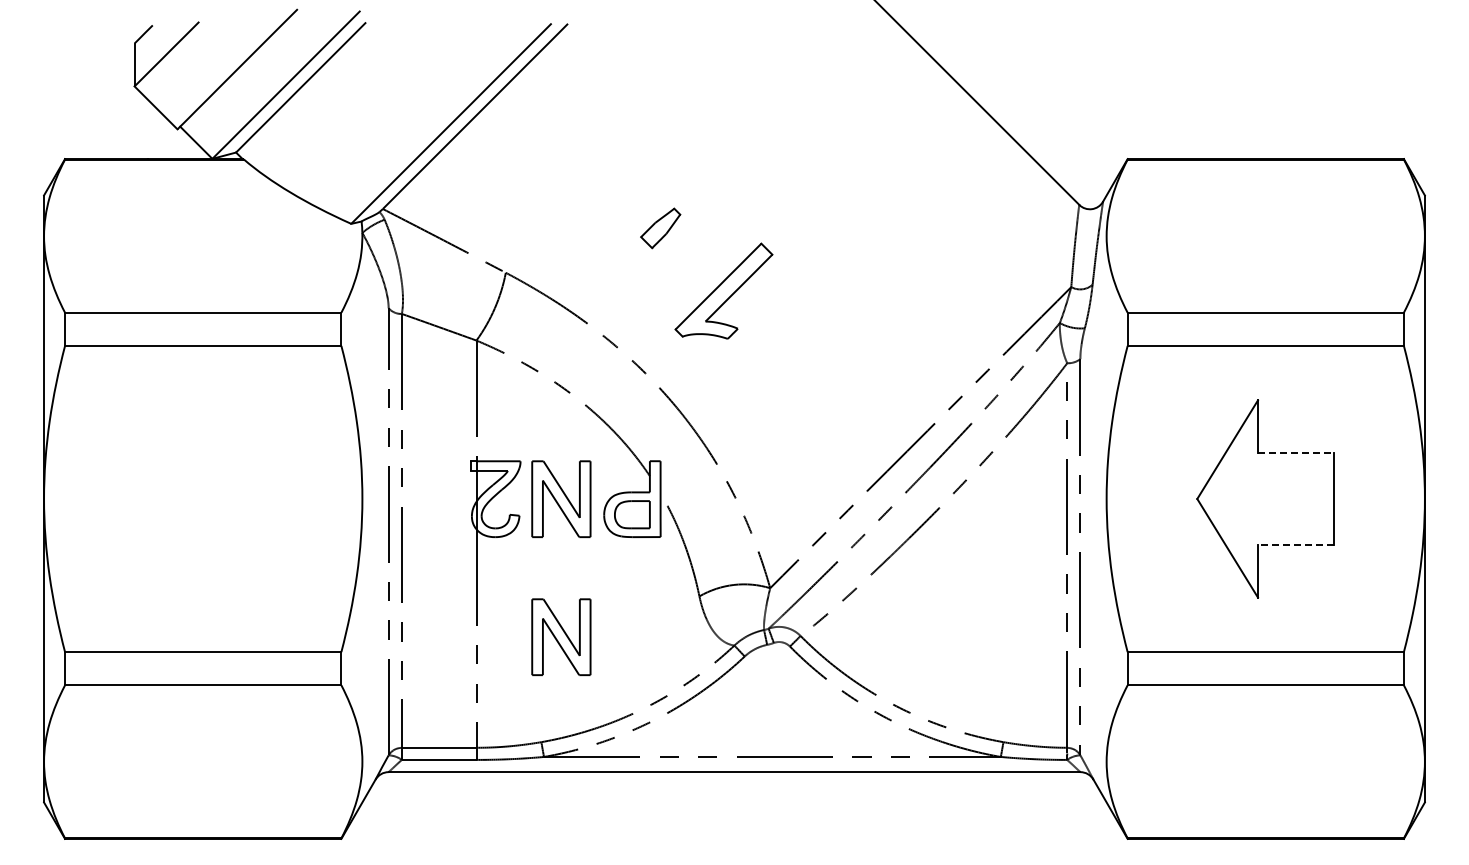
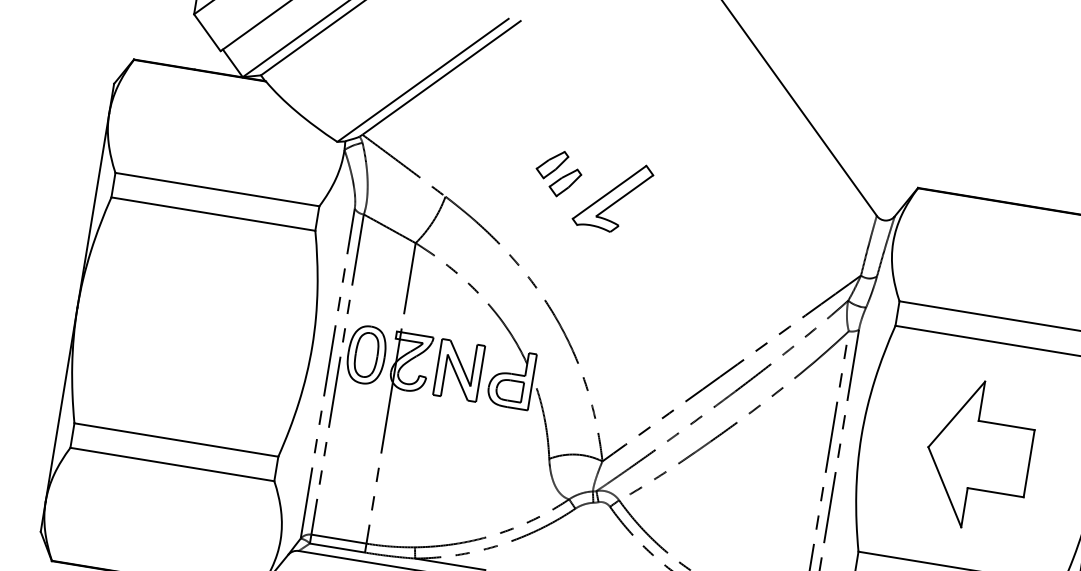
part: (639, 207) -> (552, 164), added
part: (723, 290) -> (612, 195), moved
line: (1295, 453) -> (1006, 425), dashed -> solid
part: (435, 498) -> (366, 354), added
line: (1295, 544) -> (995, 492), dashed -> solid
part: (561, 636) -> (442, 471), removed

